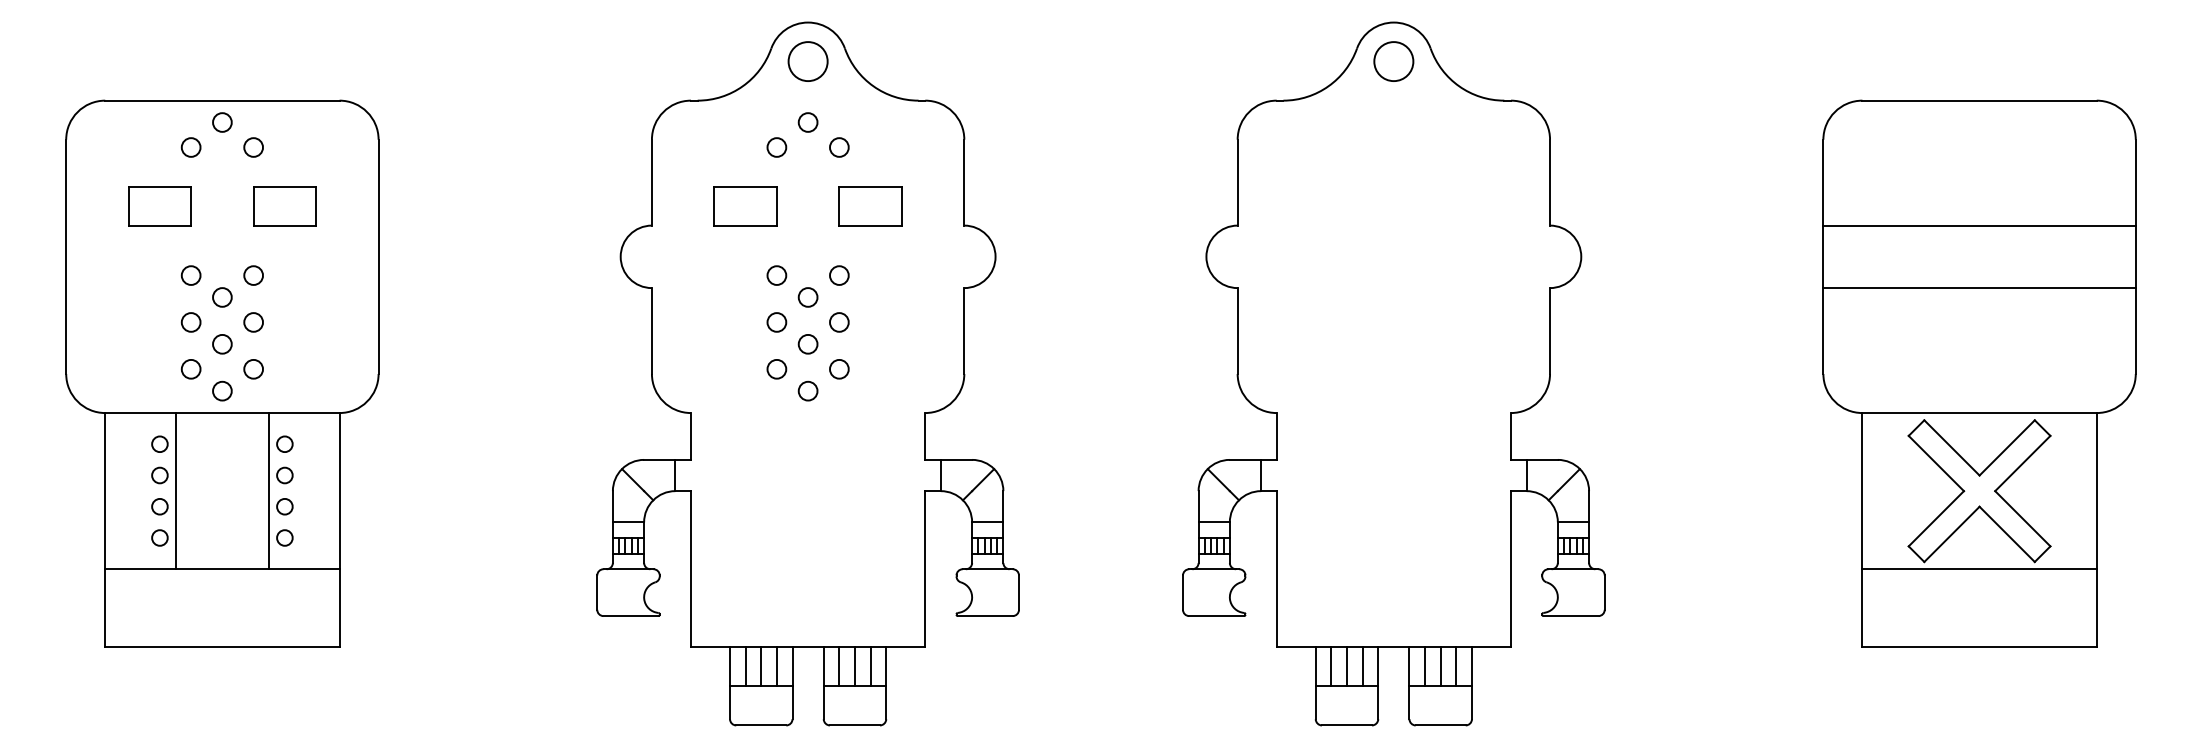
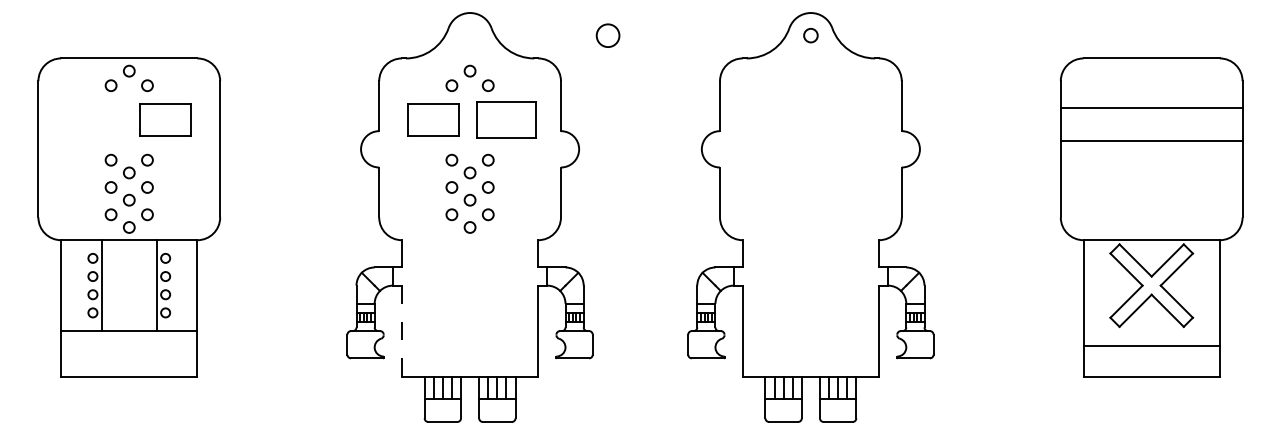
circle: (807, 61) -> (607, 35), moved
circle: (1393, 61) -> (810, 35), size x0.6
part: (159, 205) -> (92, 119), removed
part: (284, 205) -> (165, 119), size x1.4
part: (745, 205) -> (433, 119), size x1.4
part: (870, 205) -> (506, 119), size x1.6
line: (1979, 226) -> (1151, 108), moved
line: (1979, 288) -> (1151, 140), moved
line: (690, 569) -> (401, 331), solid -> dashed
line: (1979, 569) -> (1151, 346), moved

